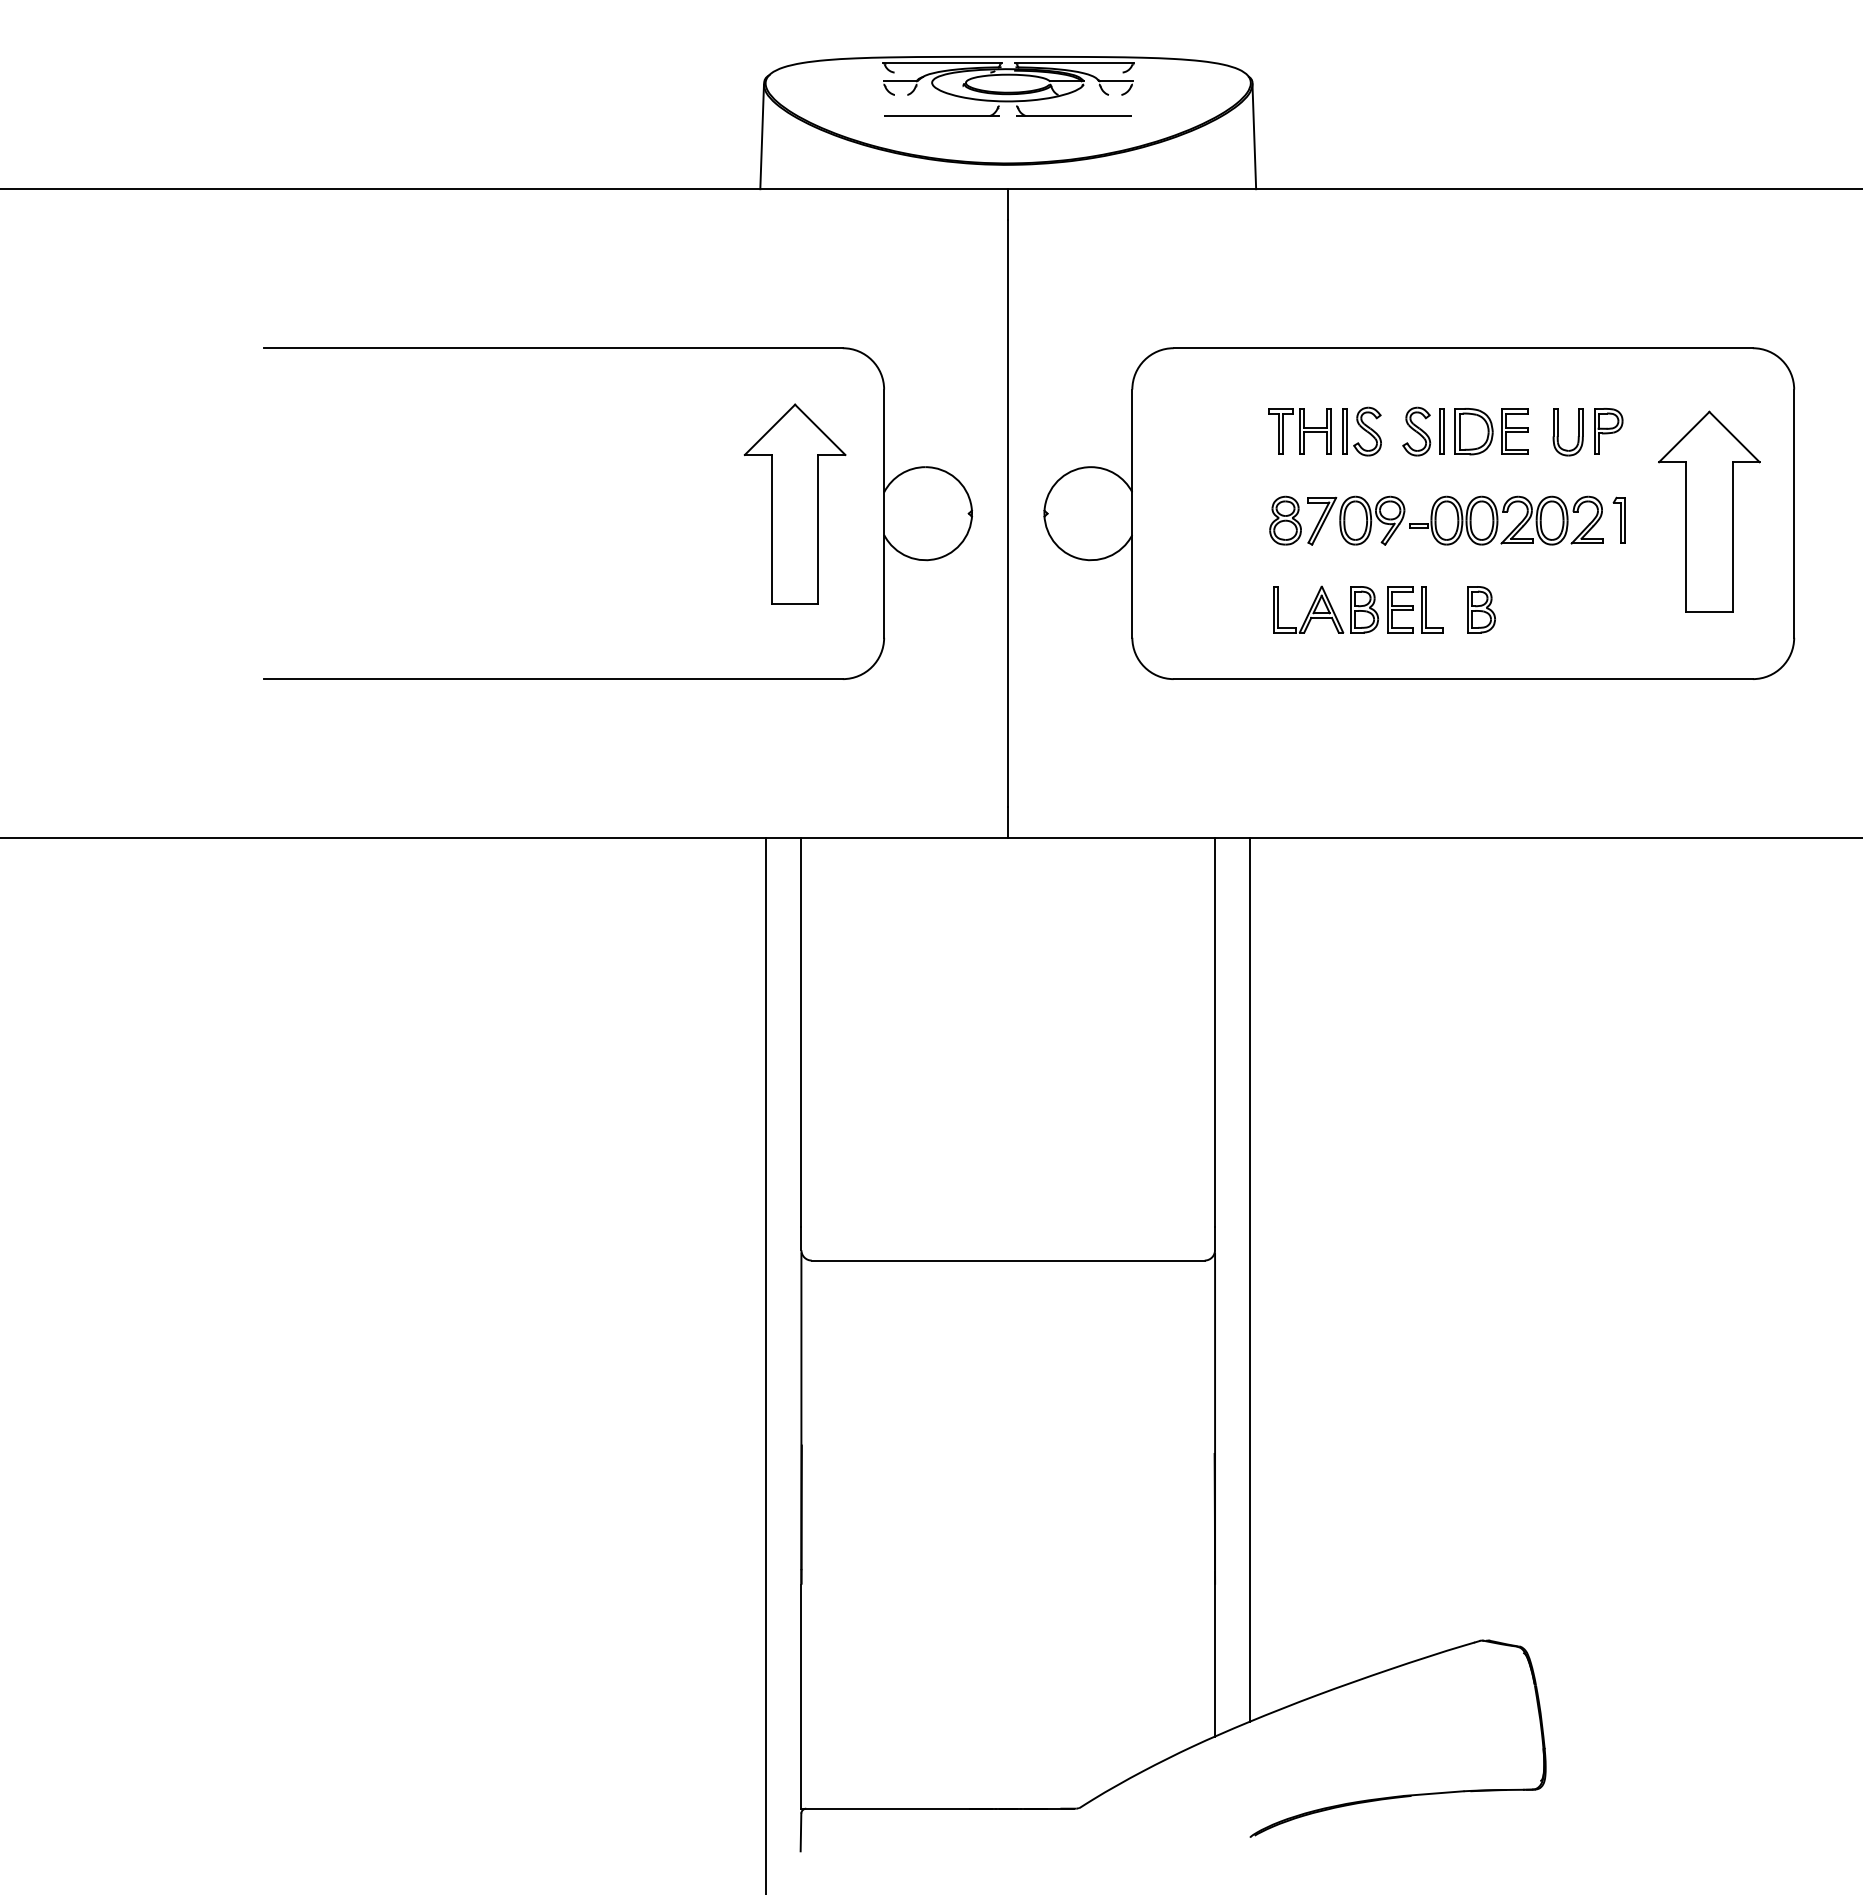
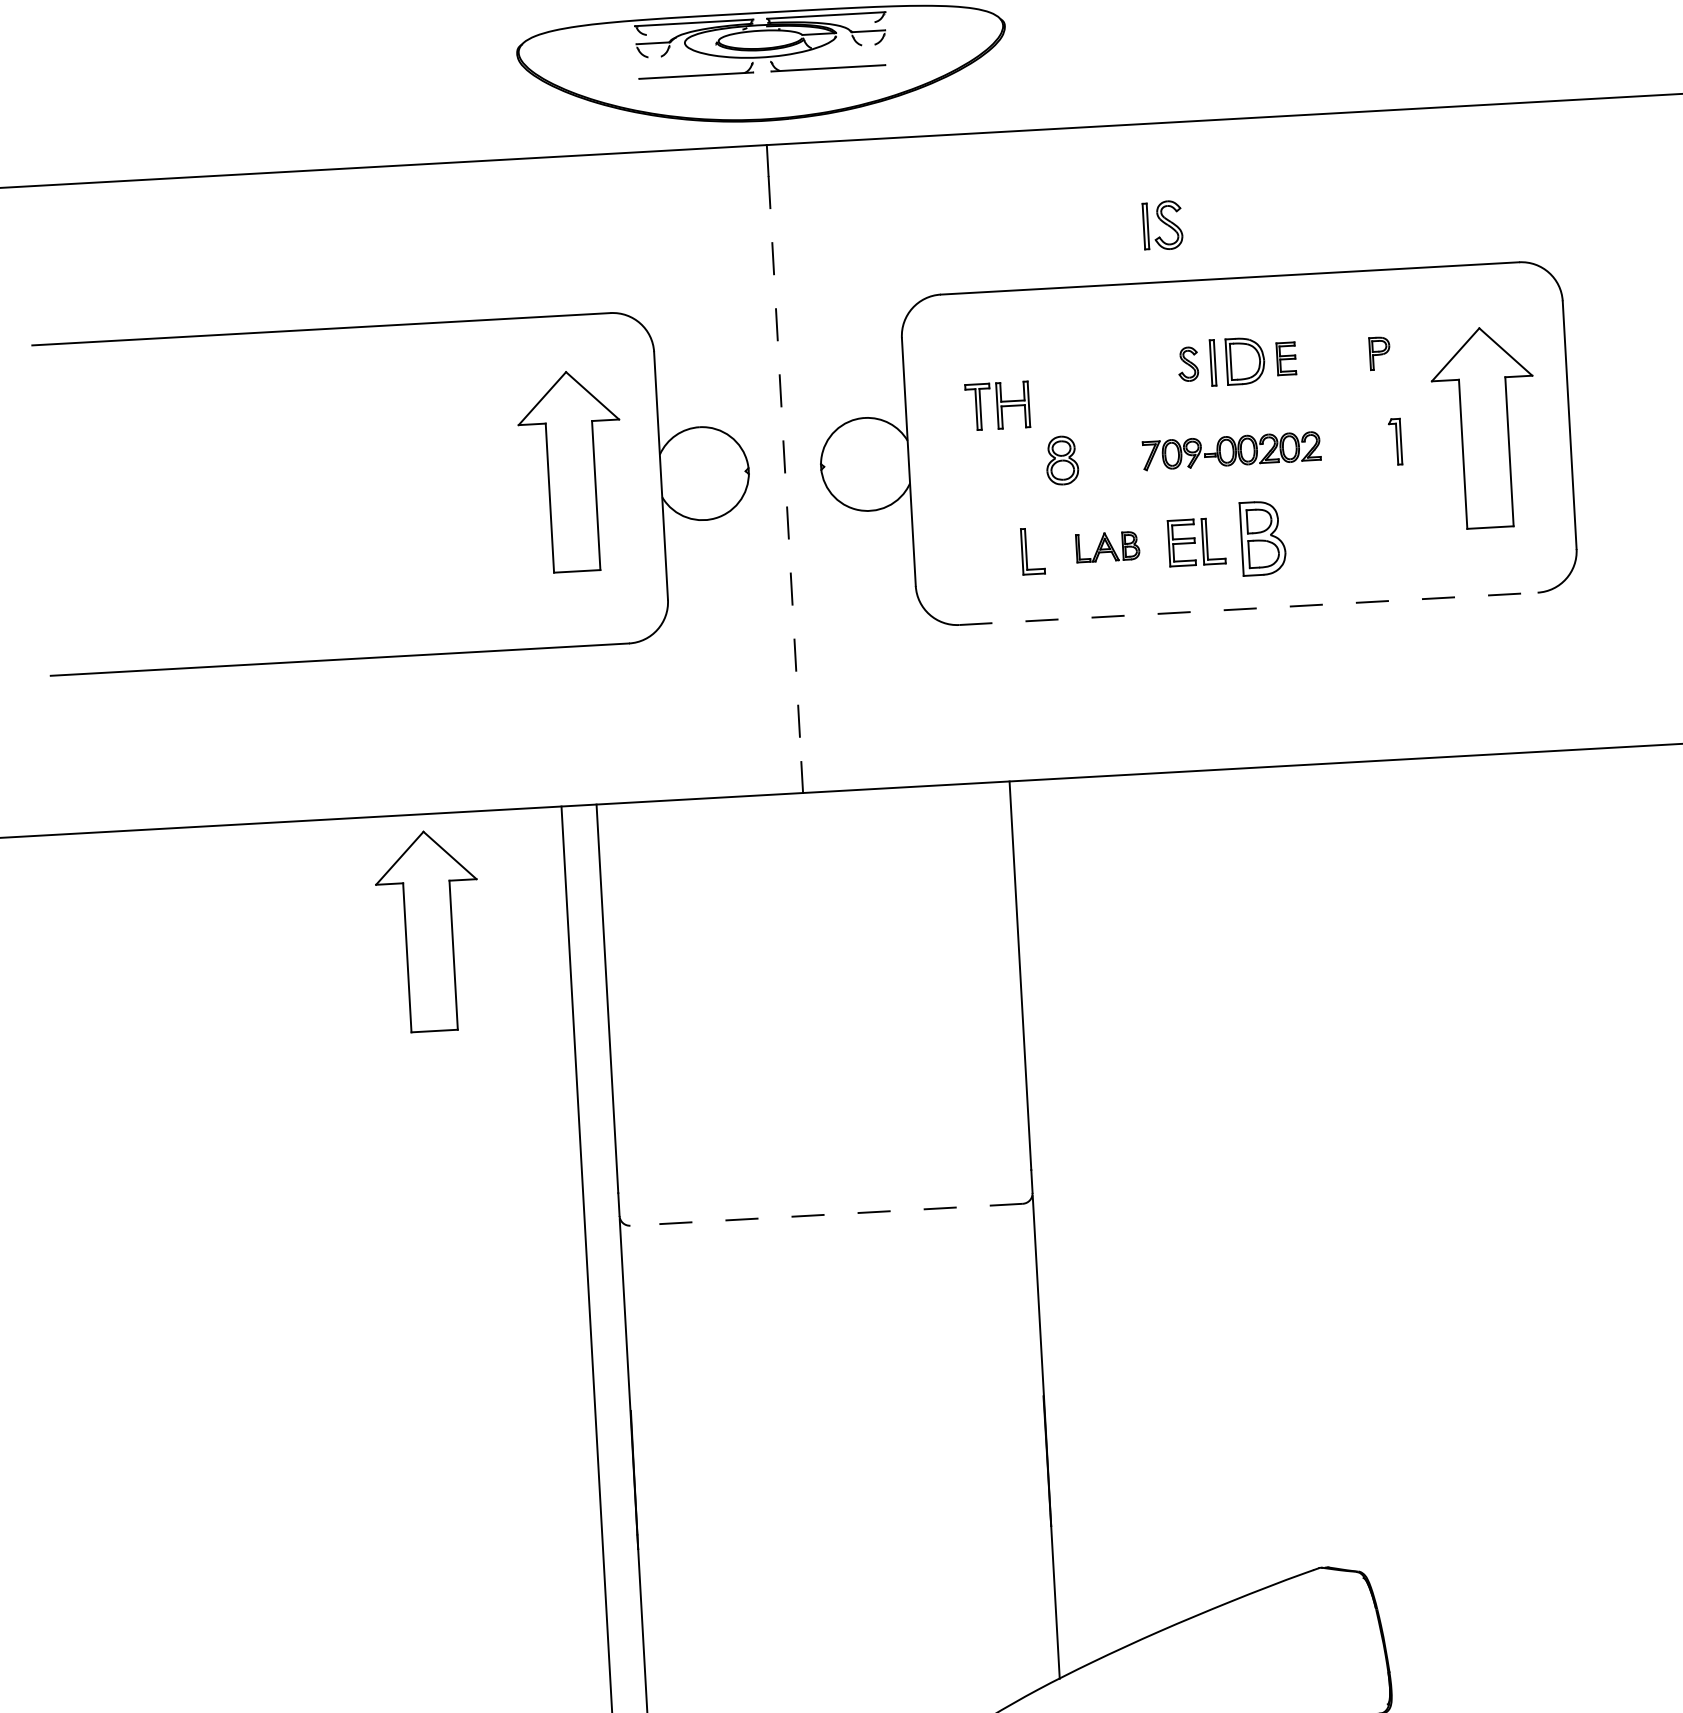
line: (761, 136) -> (517, 106), removed
line: (1254, 136) -> (1009, 78), removed
part: (1299, 431) -> (997, 405), moved
part: (1361, 431) -> (1162, 225), moved
part: (1416, 431) -> (1187, 364), size x0.7
part: (1514, 431) -> (1285, 358), size x0.7
part: (1608, 431) -> (1379, 353), size x0.7
part: (1558, 432) -> (1329, 357), removed
line: (1008, 514) -> (785, 469), solid -> dashed
part: (1455, 520) -> (1231, 450), size x0.6
part: (1251, 609) -> (1033, 551), added
part: (1326, 609) -> (1108, 546), size x0.6
part: (1481, 609) -> (1262, 538), size x1.6
line: (1463, 679) -> (1248, 609), solid -> dashed
part: (626, 954) -> (428, 930), added
line: (1007, 1260) -> (825, 1214), solid -> dashed
line: (1250, 1279) -> (1069, 1220), removed

